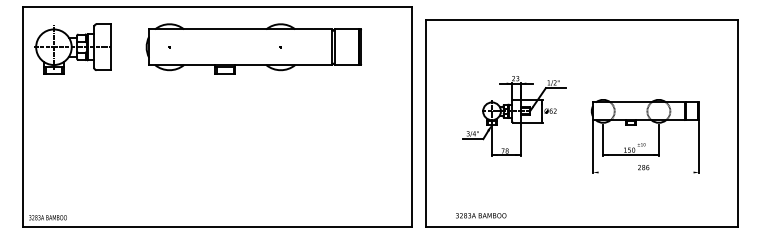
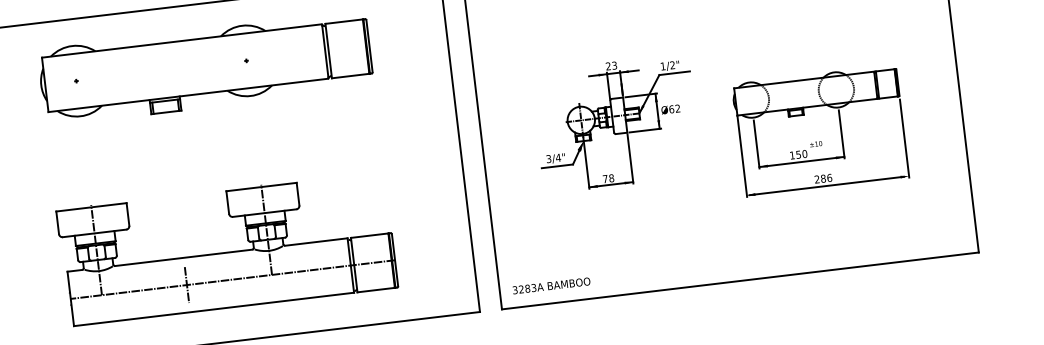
part: (253, 166) -> (226, 248), added
line: (644, 172) -> (825, 186), added
text: (481, 215) -> (552, 285), moved

